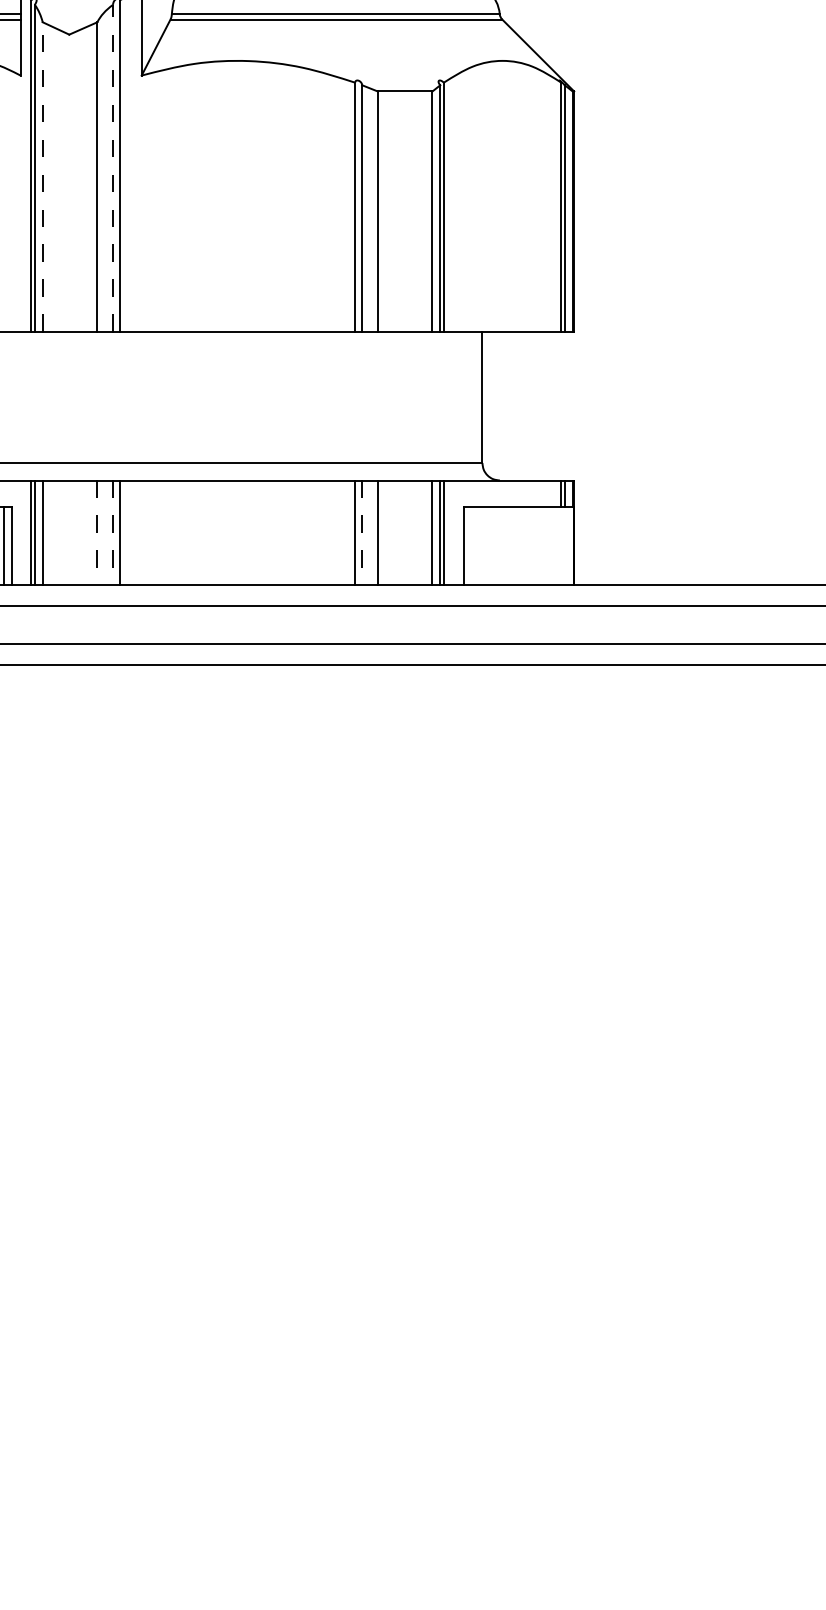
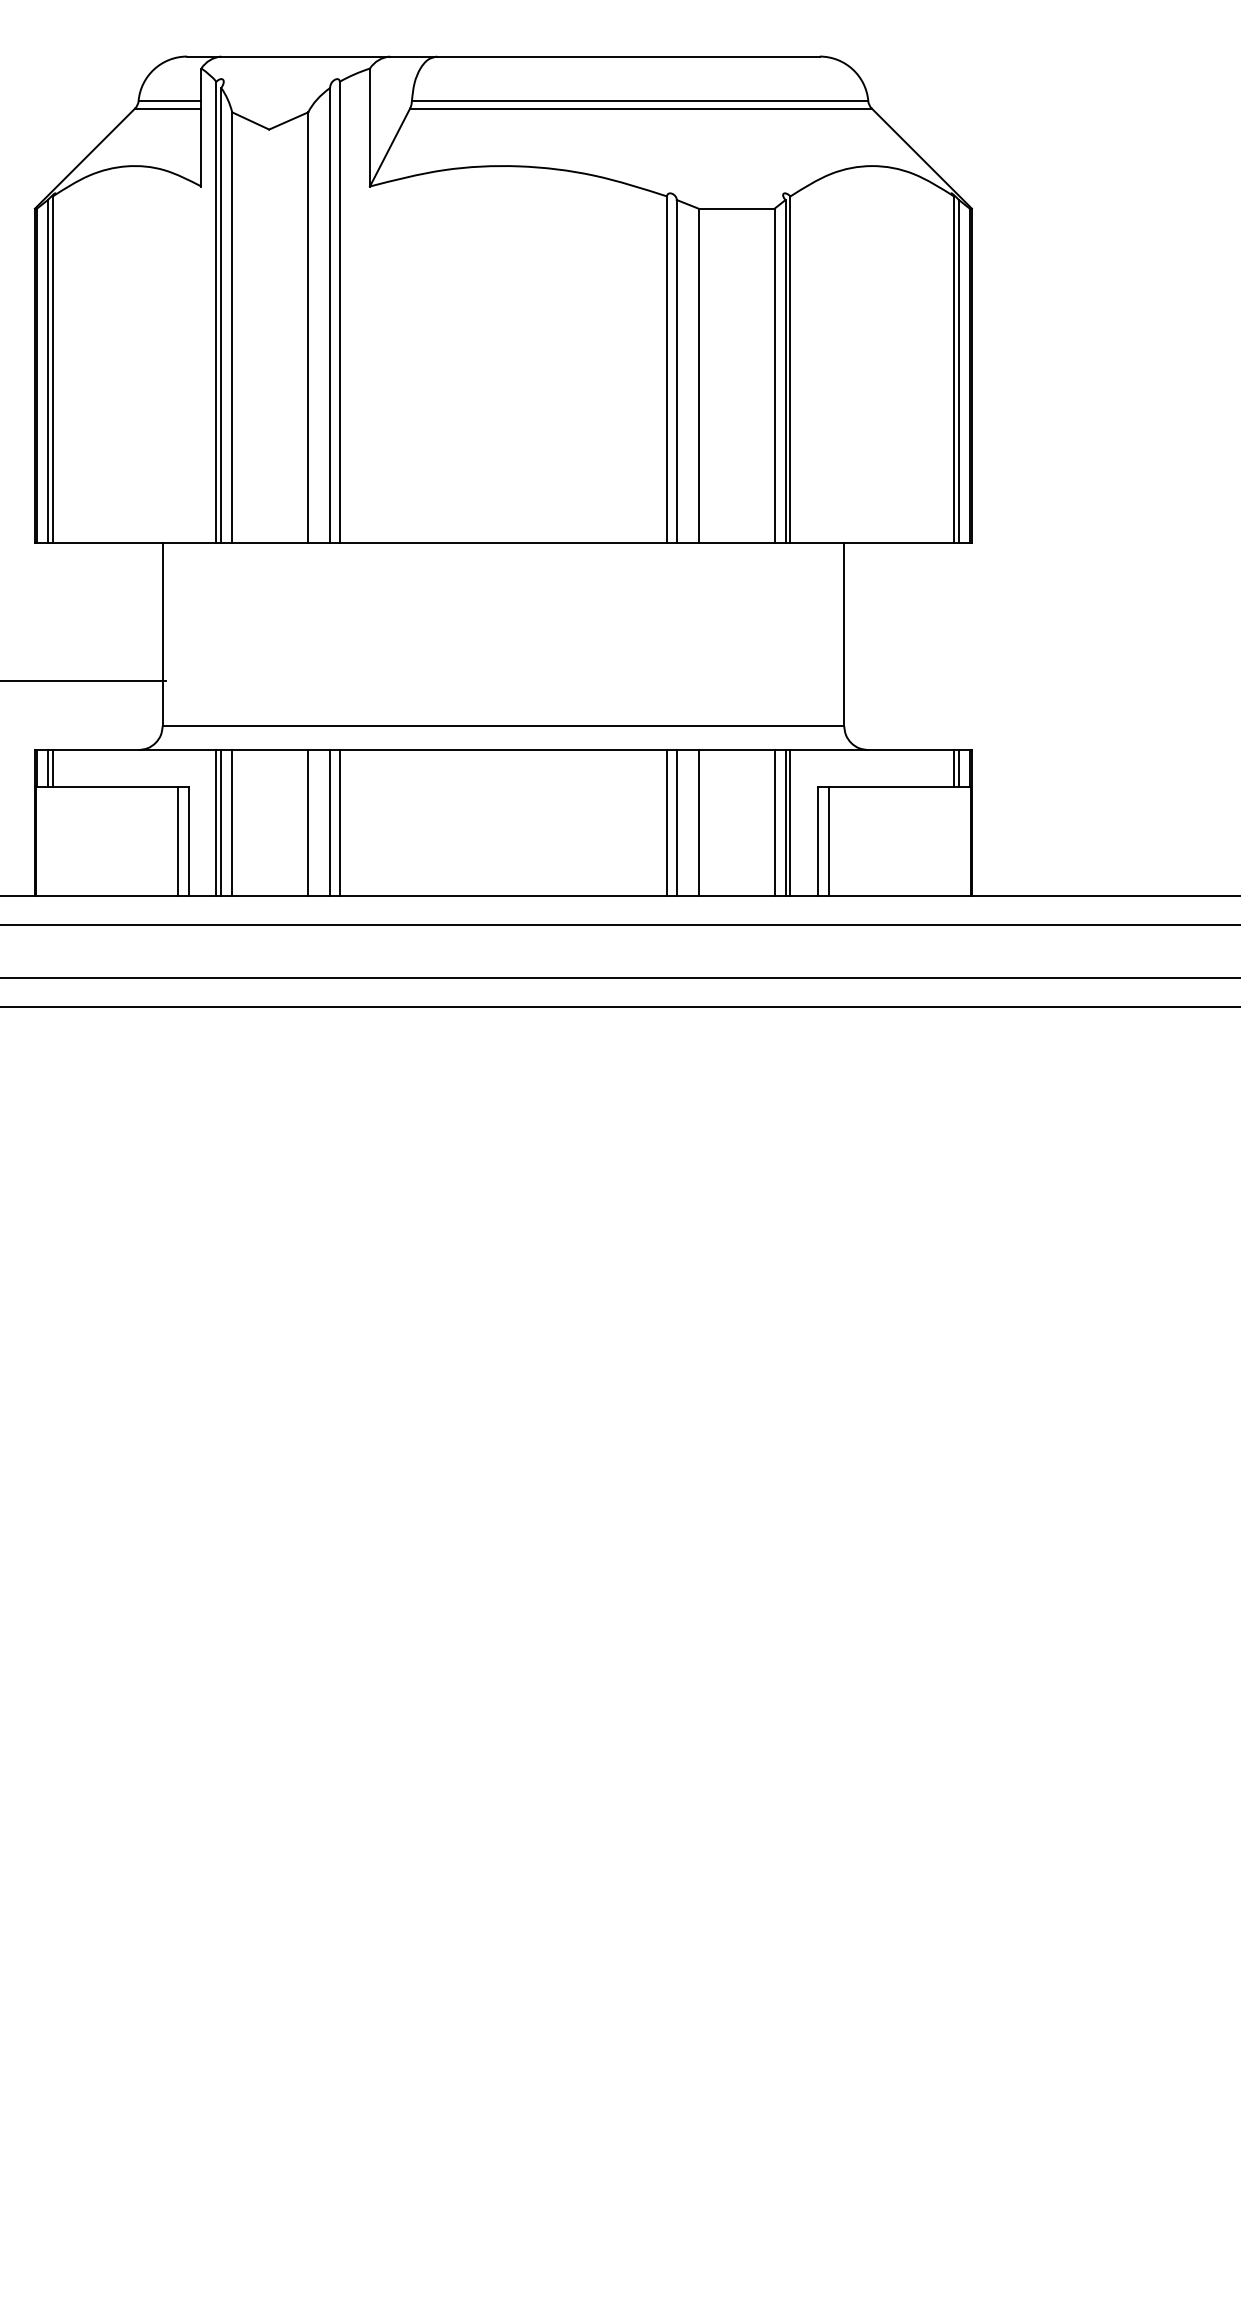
line: (113, 168) -> (330, 315), dashed -> solid
line: (42, 176) -> (232, 327), dashed -> solid
line: (97, 533) -> (308, 823), dashed -> solid
line: (113, 533) -> (330, 823), dashed -> solid
line: (361, 533) -> (676, 823), dashed -> solid
line: (471, 546) -> (829, 841), added

